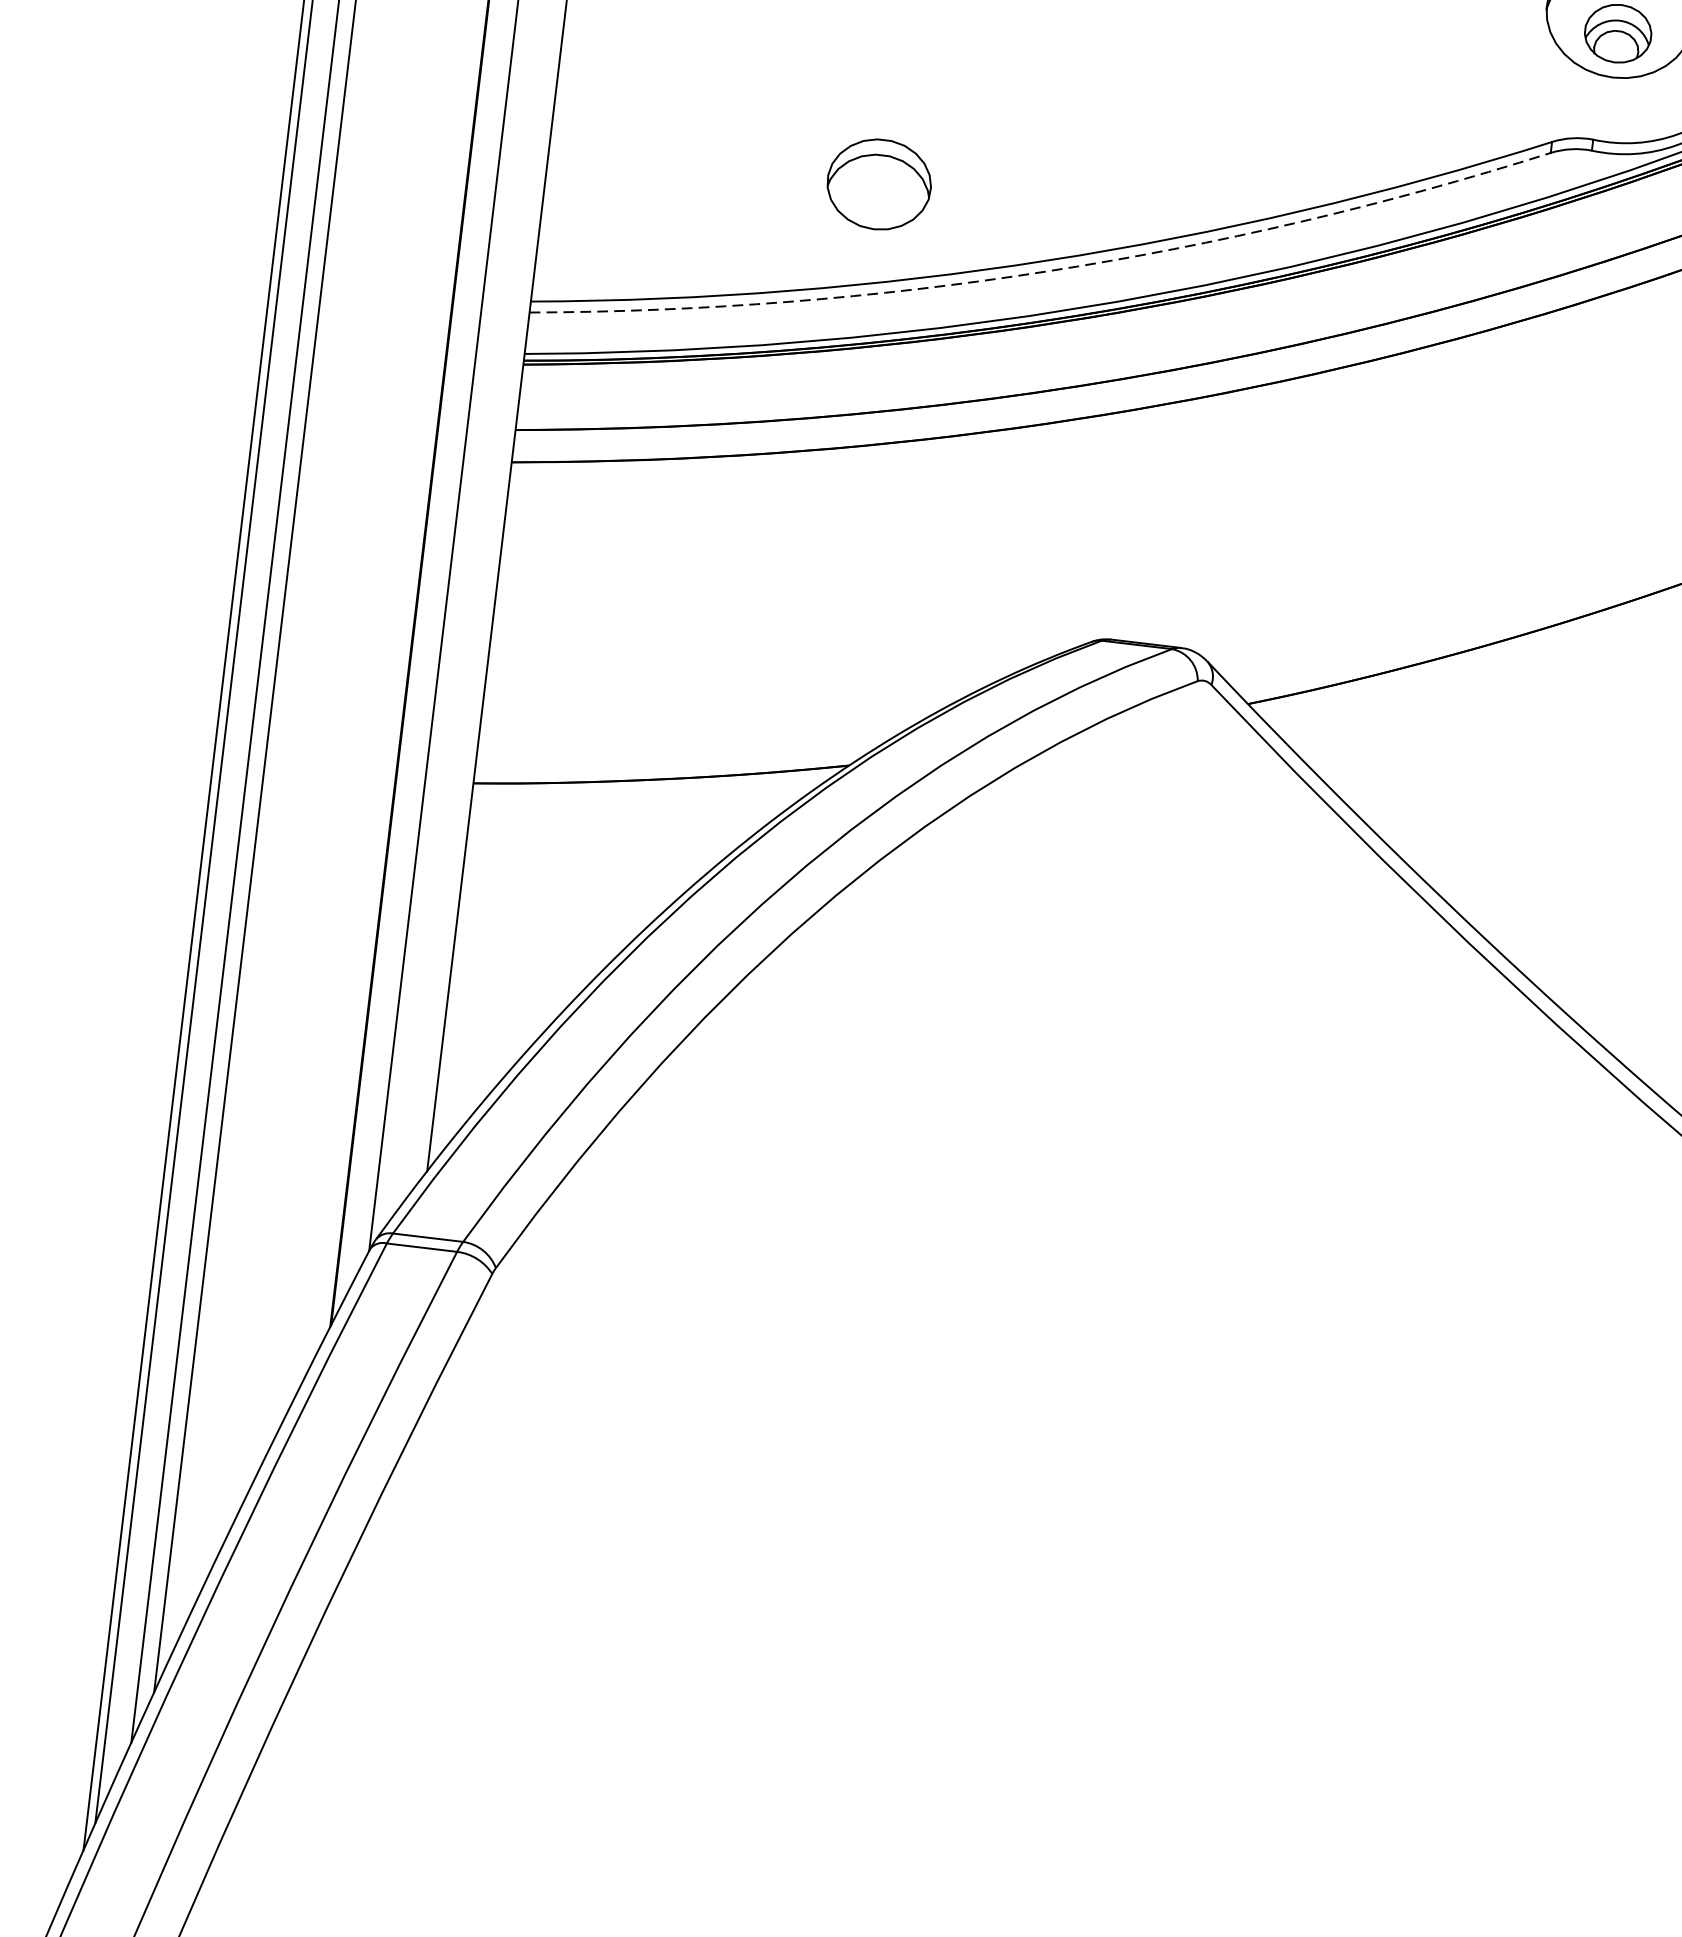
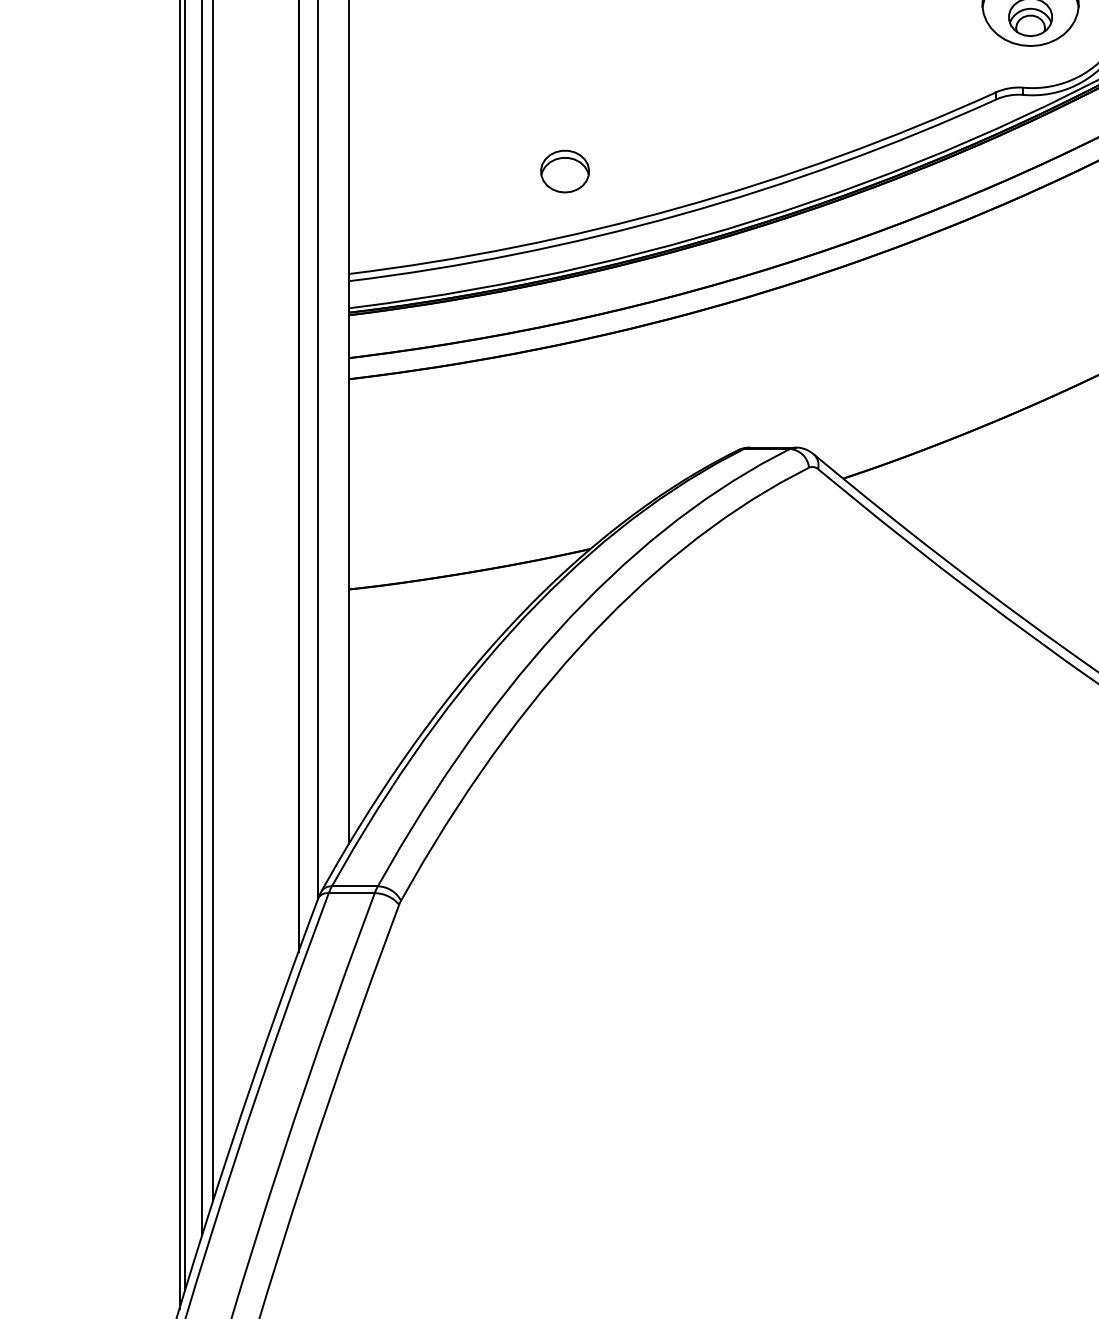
part: (878, 184) -> (564, 171), size x0.71
arc: (1046, 270) -> (679, 214), dashed -> solid

